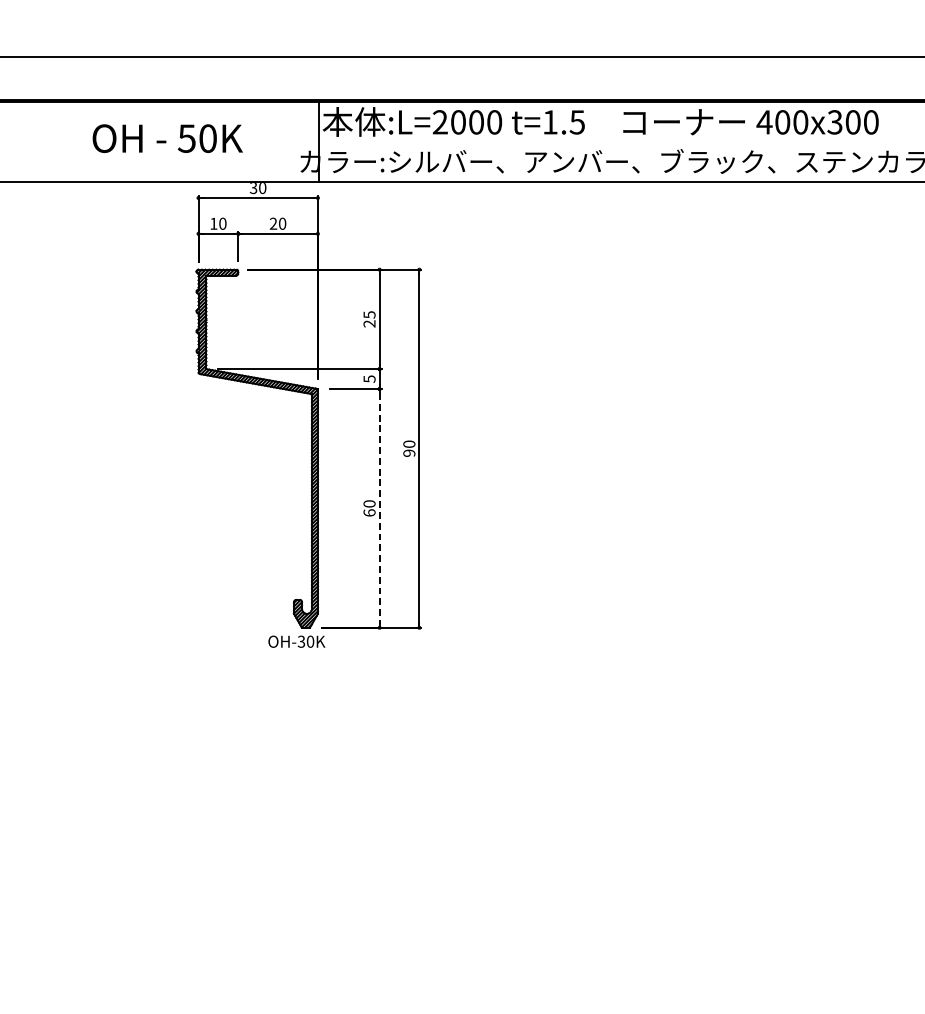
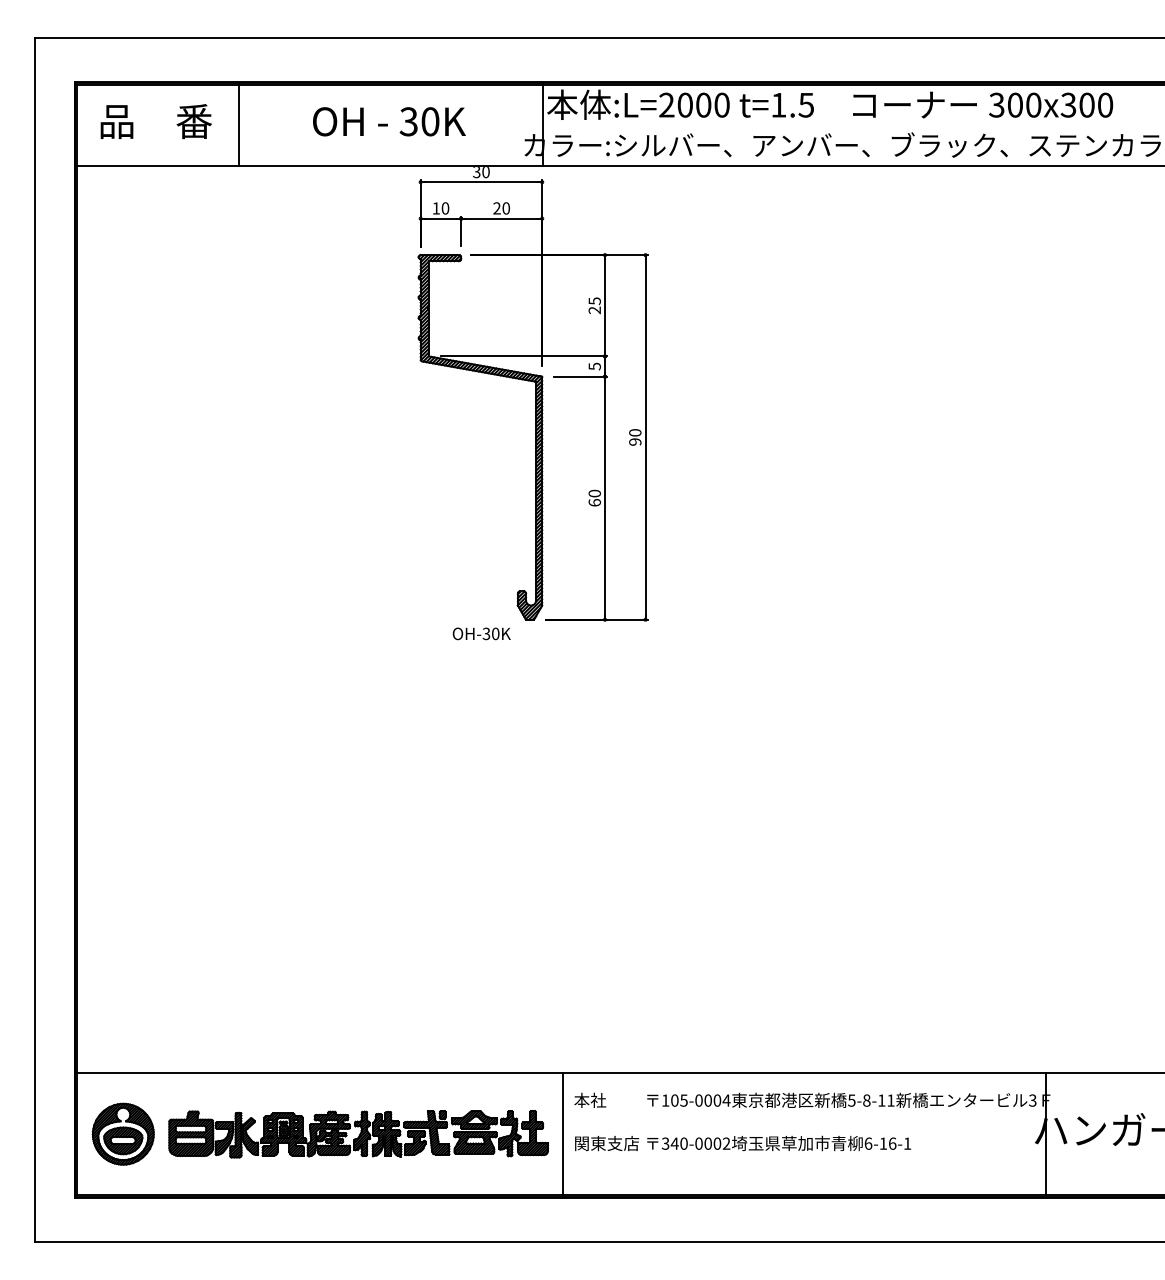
text: (764, 121) -> (996, 104), 400x300 -> 300x300
text: (186, 138) -> (408, 121), 50K -> 30K
line: (20, 142) -> (239, 125), added
line: (380, 508) -> (605, 498), dashed -> solid
text: (296, 641) -> (481, 633), moved

